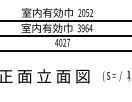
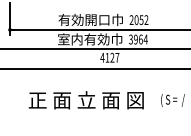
text: (42, 12) -> (84, 19), 室内有効巾 -> 有効開口巾
text: (60, 42) -> (107, 57), 4027 -> 4127

